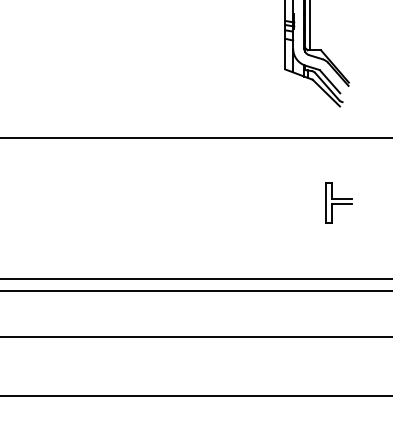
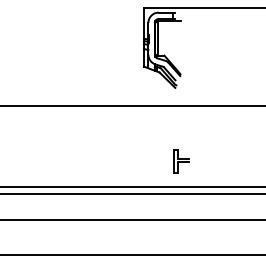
part: (338, 203) -> (181, 161), moved

